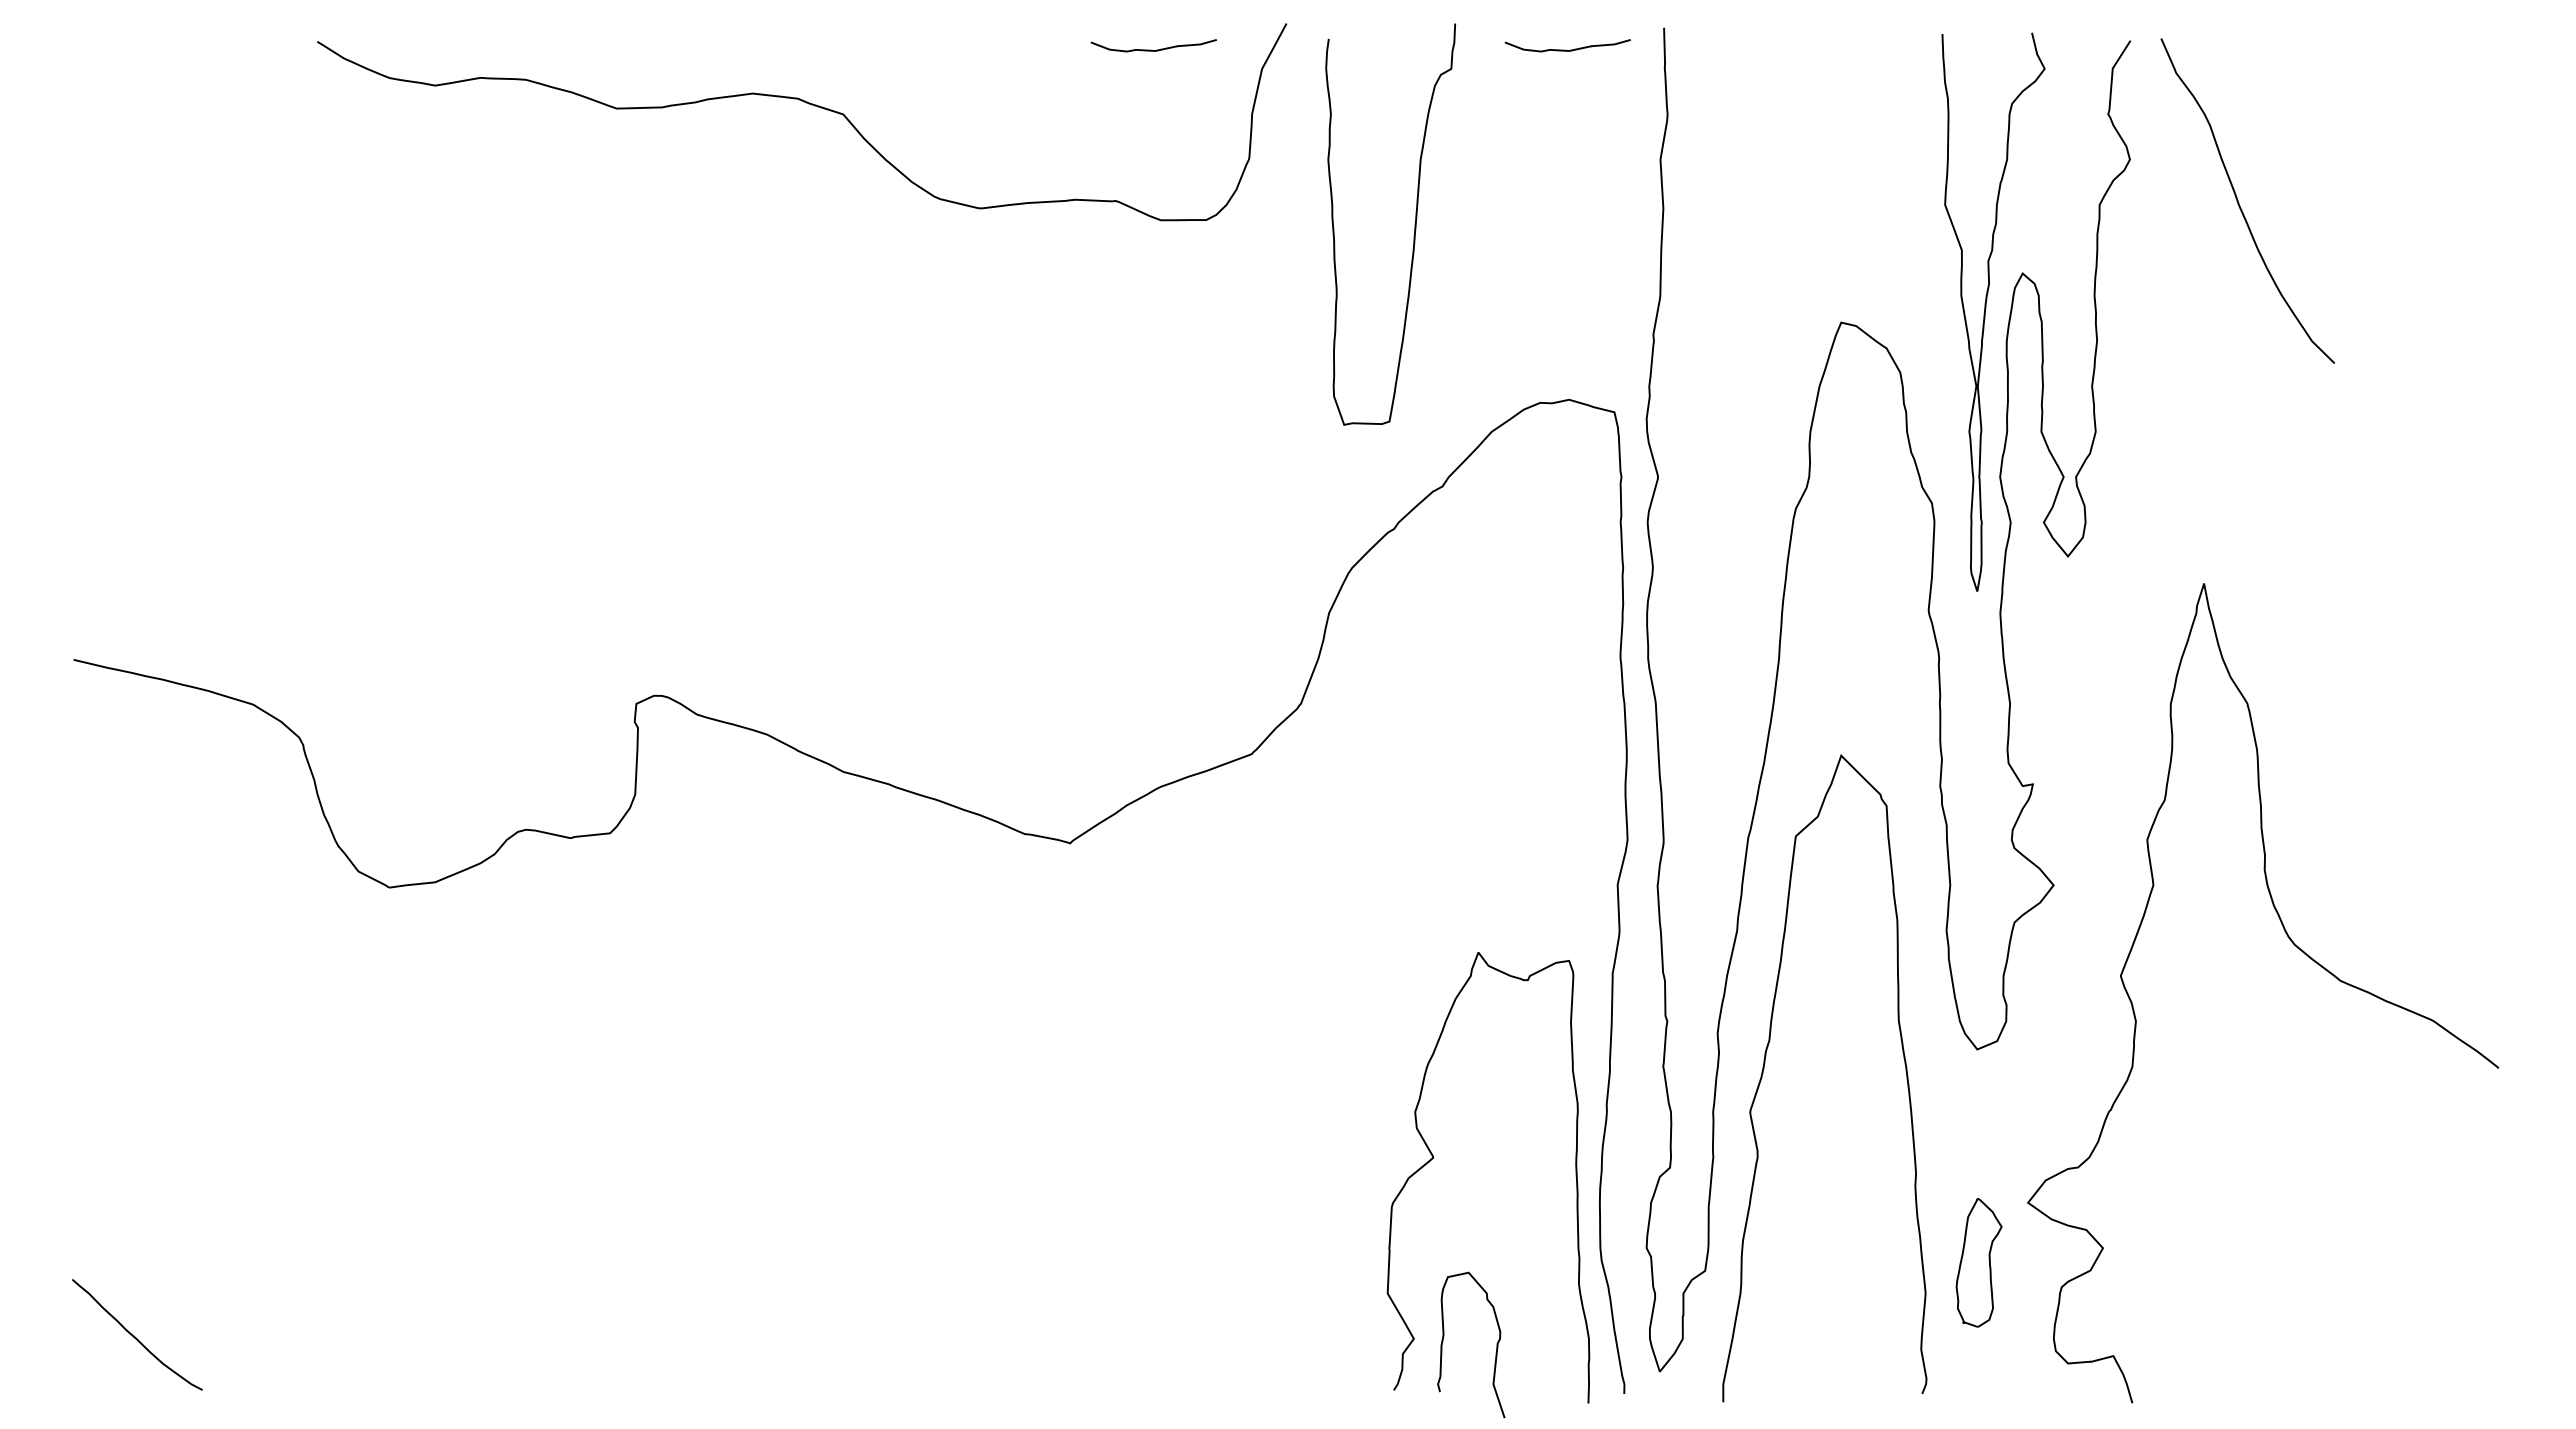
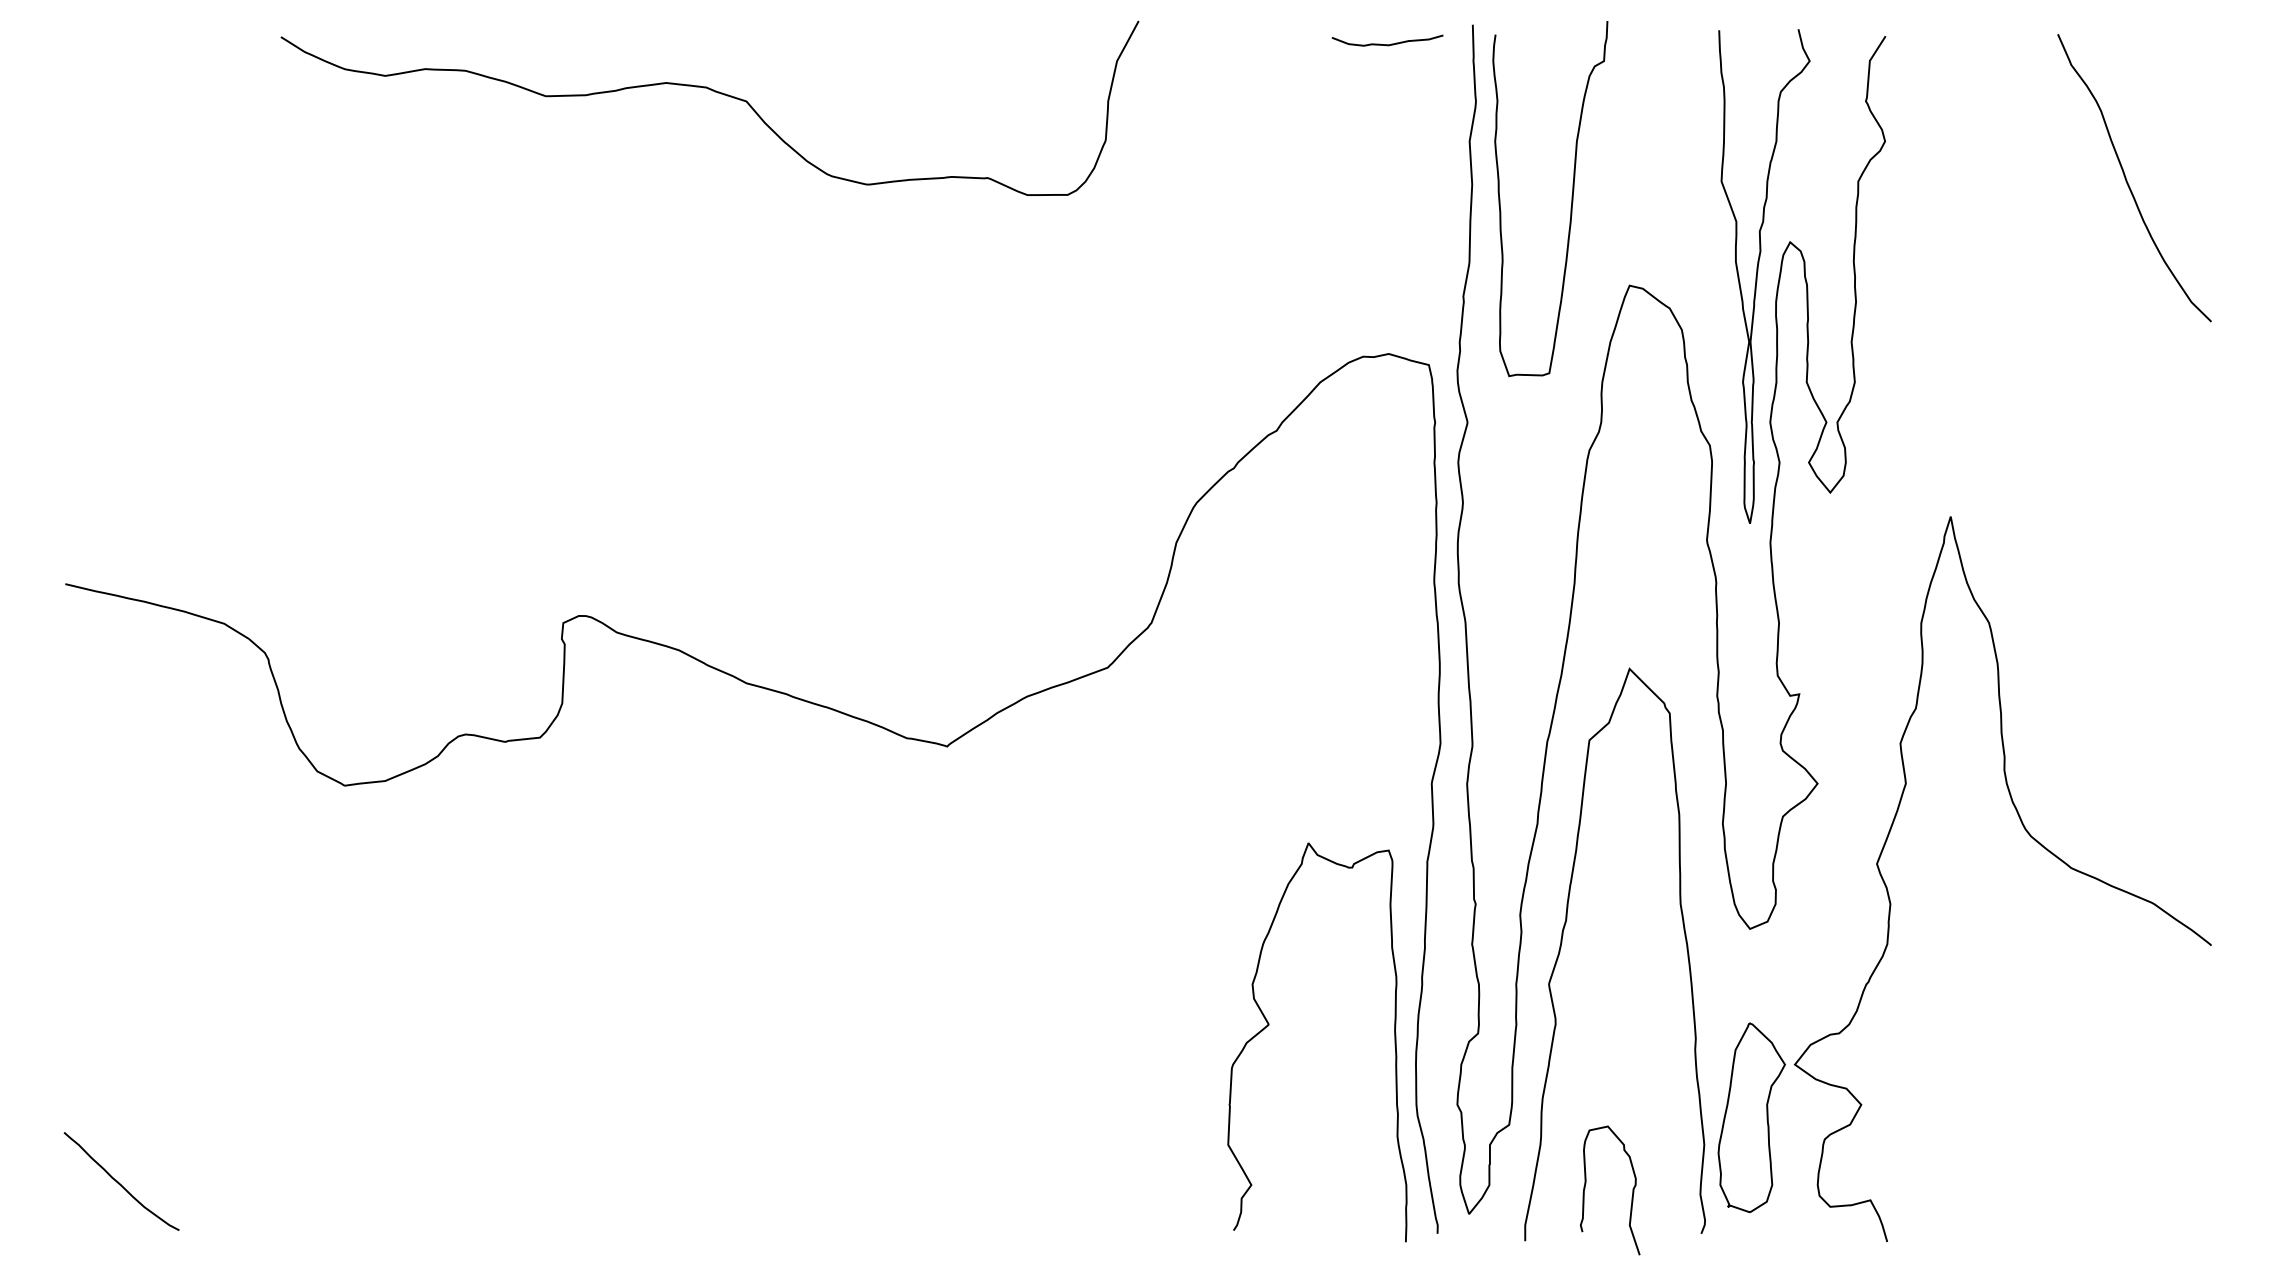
curve: (1151, 49) -> (1019, 43), removed
curve: (2239, 203) -> (2127, 180), moved
curve: (1414, 224) -> (1571, 198), moved
part: (1978, 1262) -> (1751, 1117), size x1.67
curve: (1496, 1344) -> (1632, 1190), moved

